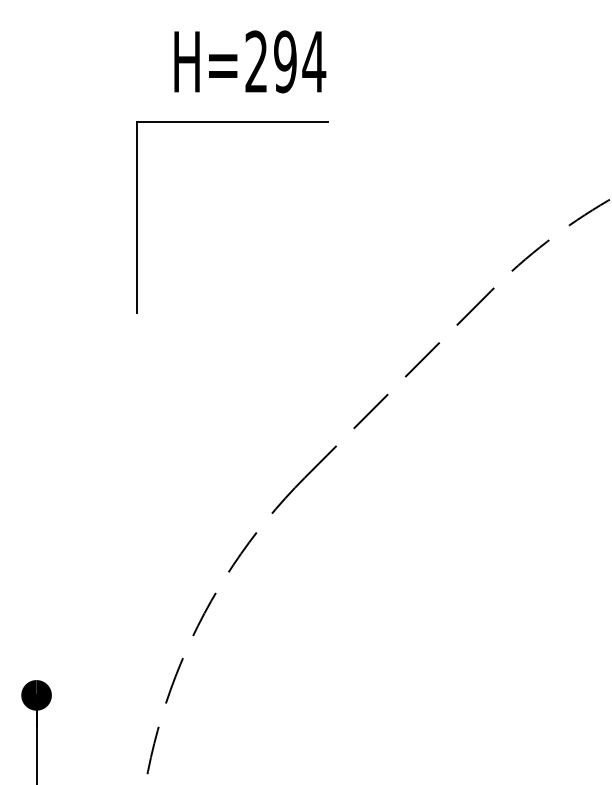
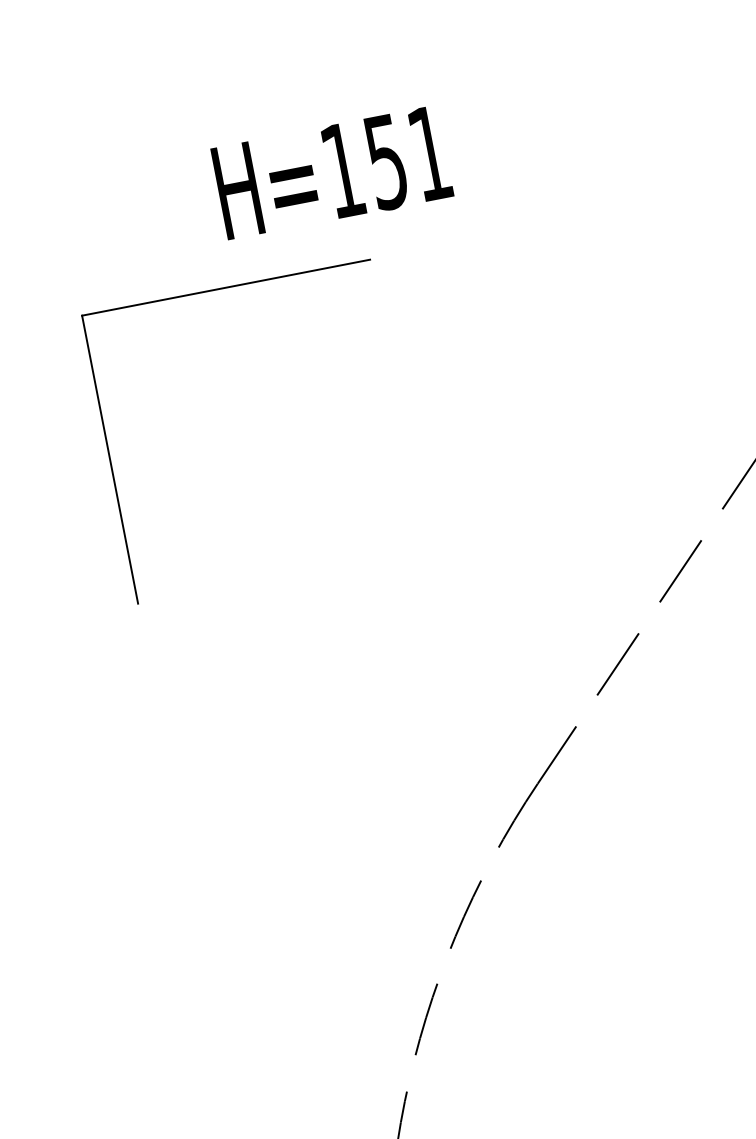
text: (285, 61) -> (386, 161), H=294 -> H=151
part: (232, 122) -> (226, 288), moved

